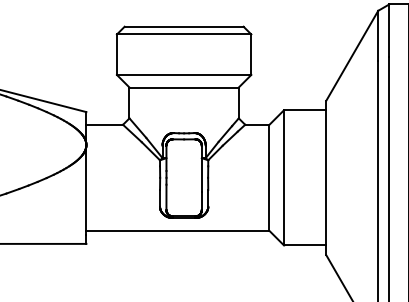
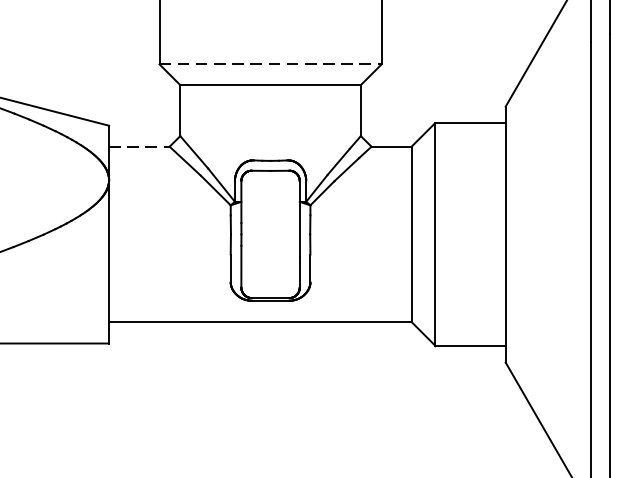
line: (183, 74) -> (269, 63), solid -> dashed
line: (105, 124) -> (140, 146), solid -> dashed

